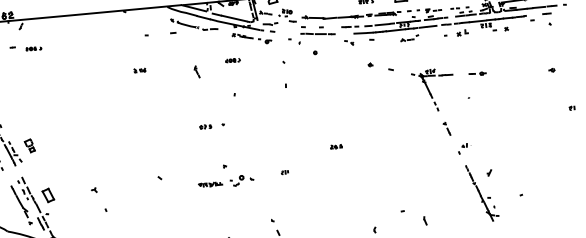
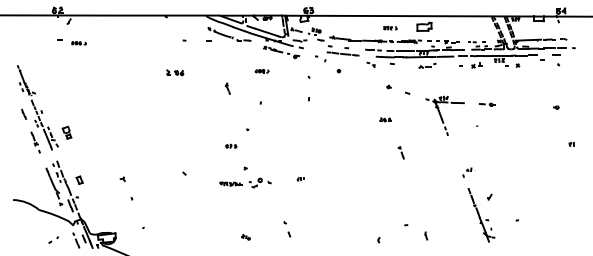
part: (140, 69) -> (175, 71), size x1.6
part: (196, 71) -> (227, 88), moved
part: (205, 126) -> (231, 145), moved
part: (446, 128) -> (400, 152), moved
part: (336, 146) -> (385, 119), moved
part: (47, 195) -> (79, 180), size x0.6

